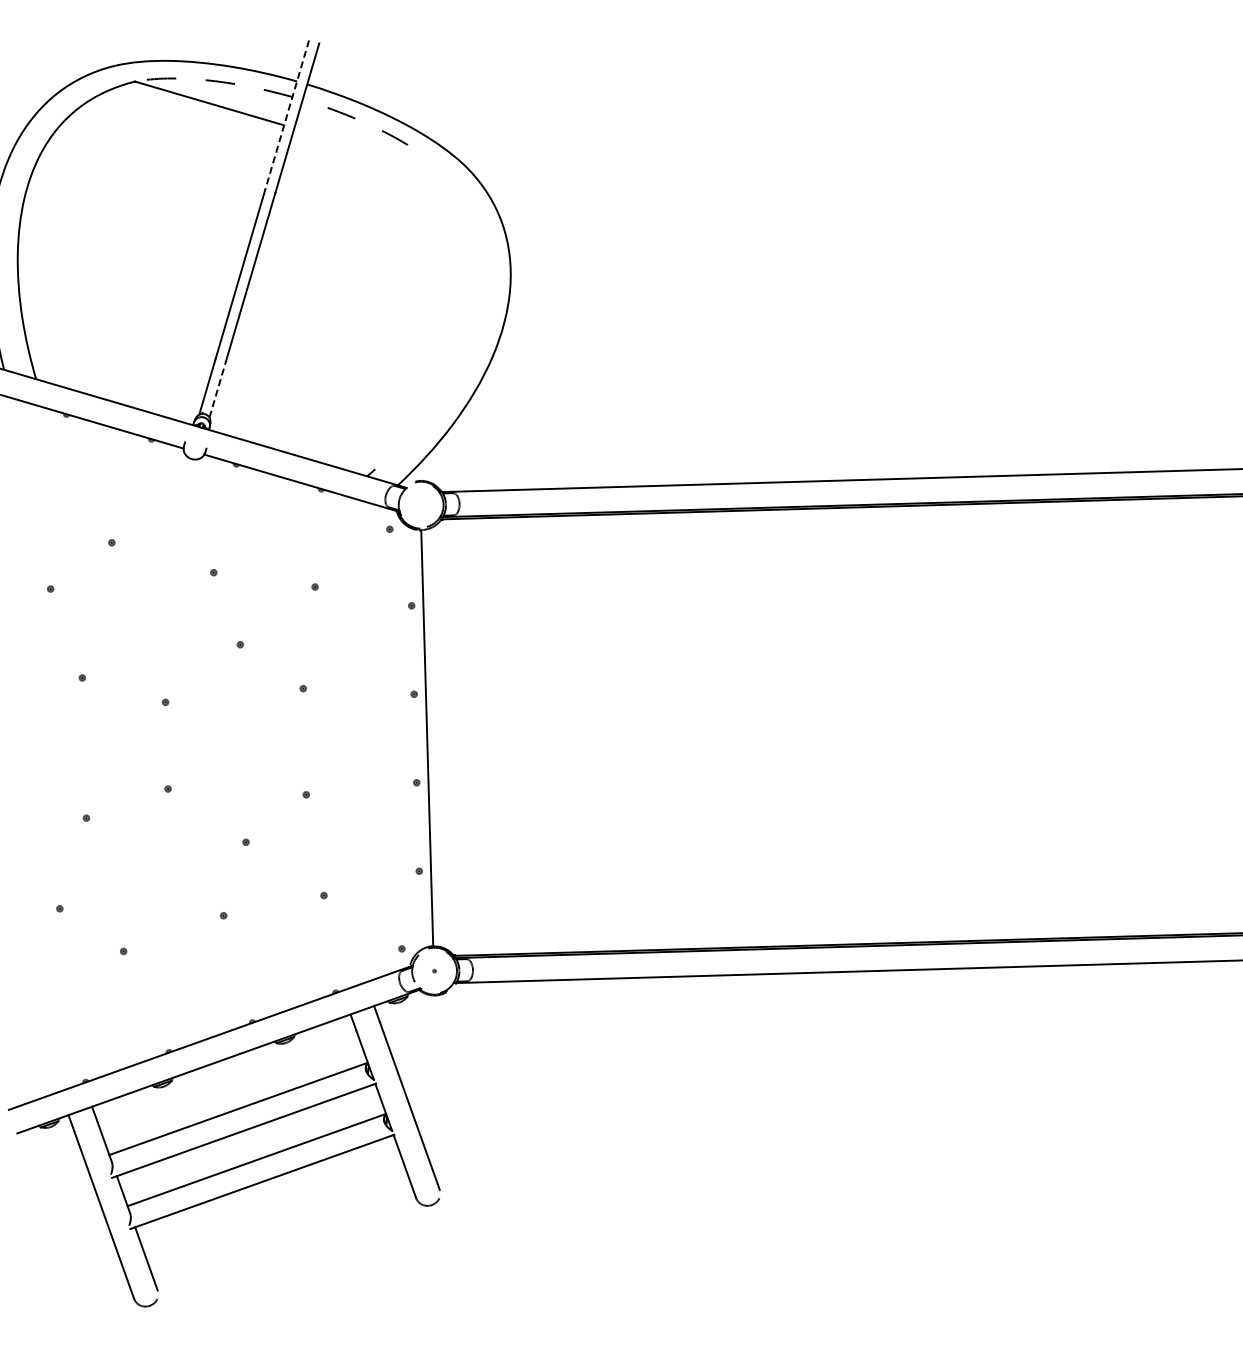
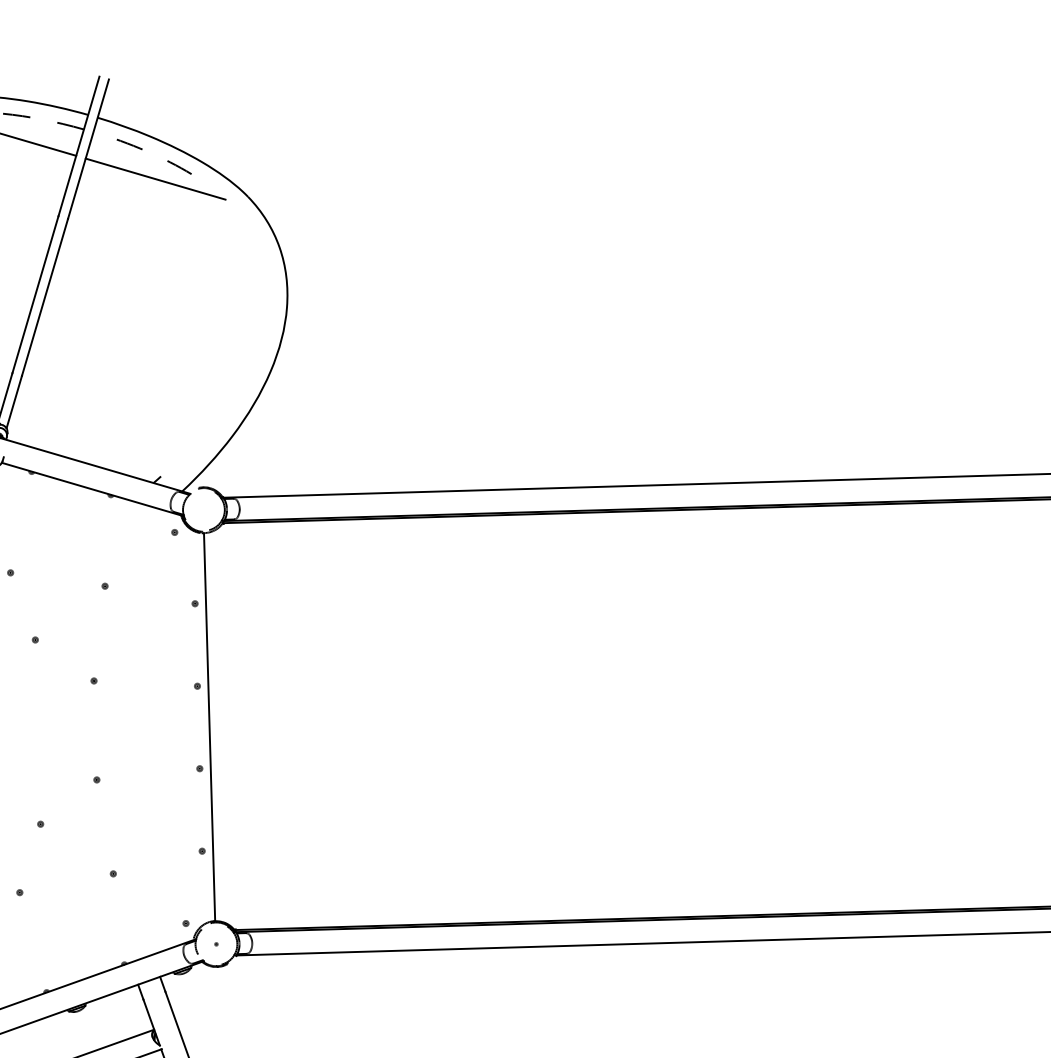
line: (287, 115) -> (79, 146), dashed -> solid
line: (369, 150) -> (155, 179), added
line: (217, 389) -> (14, 402), dashed -> solid

